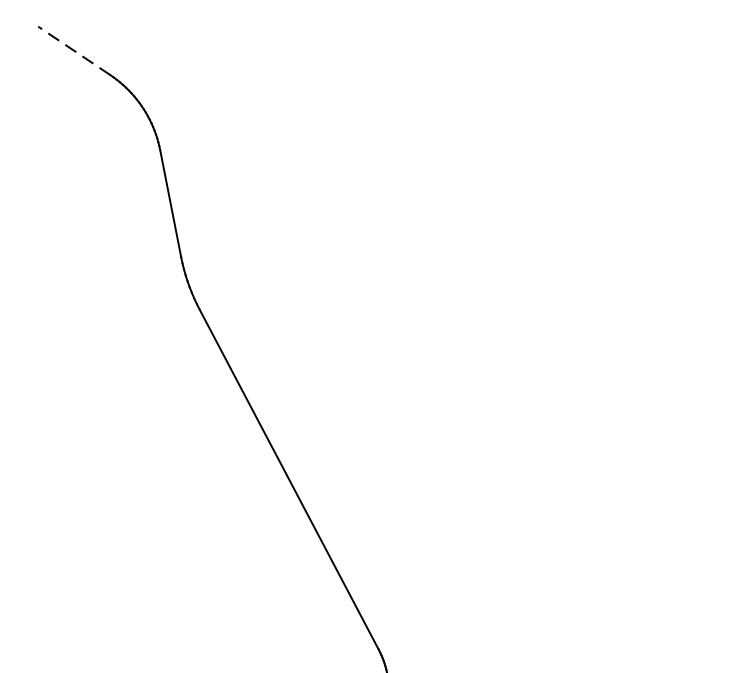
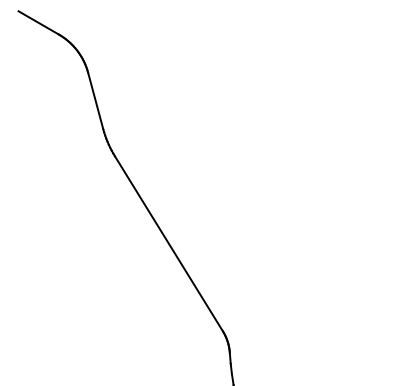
line: (73, 50) -> (38, 22), dashed -> solid

